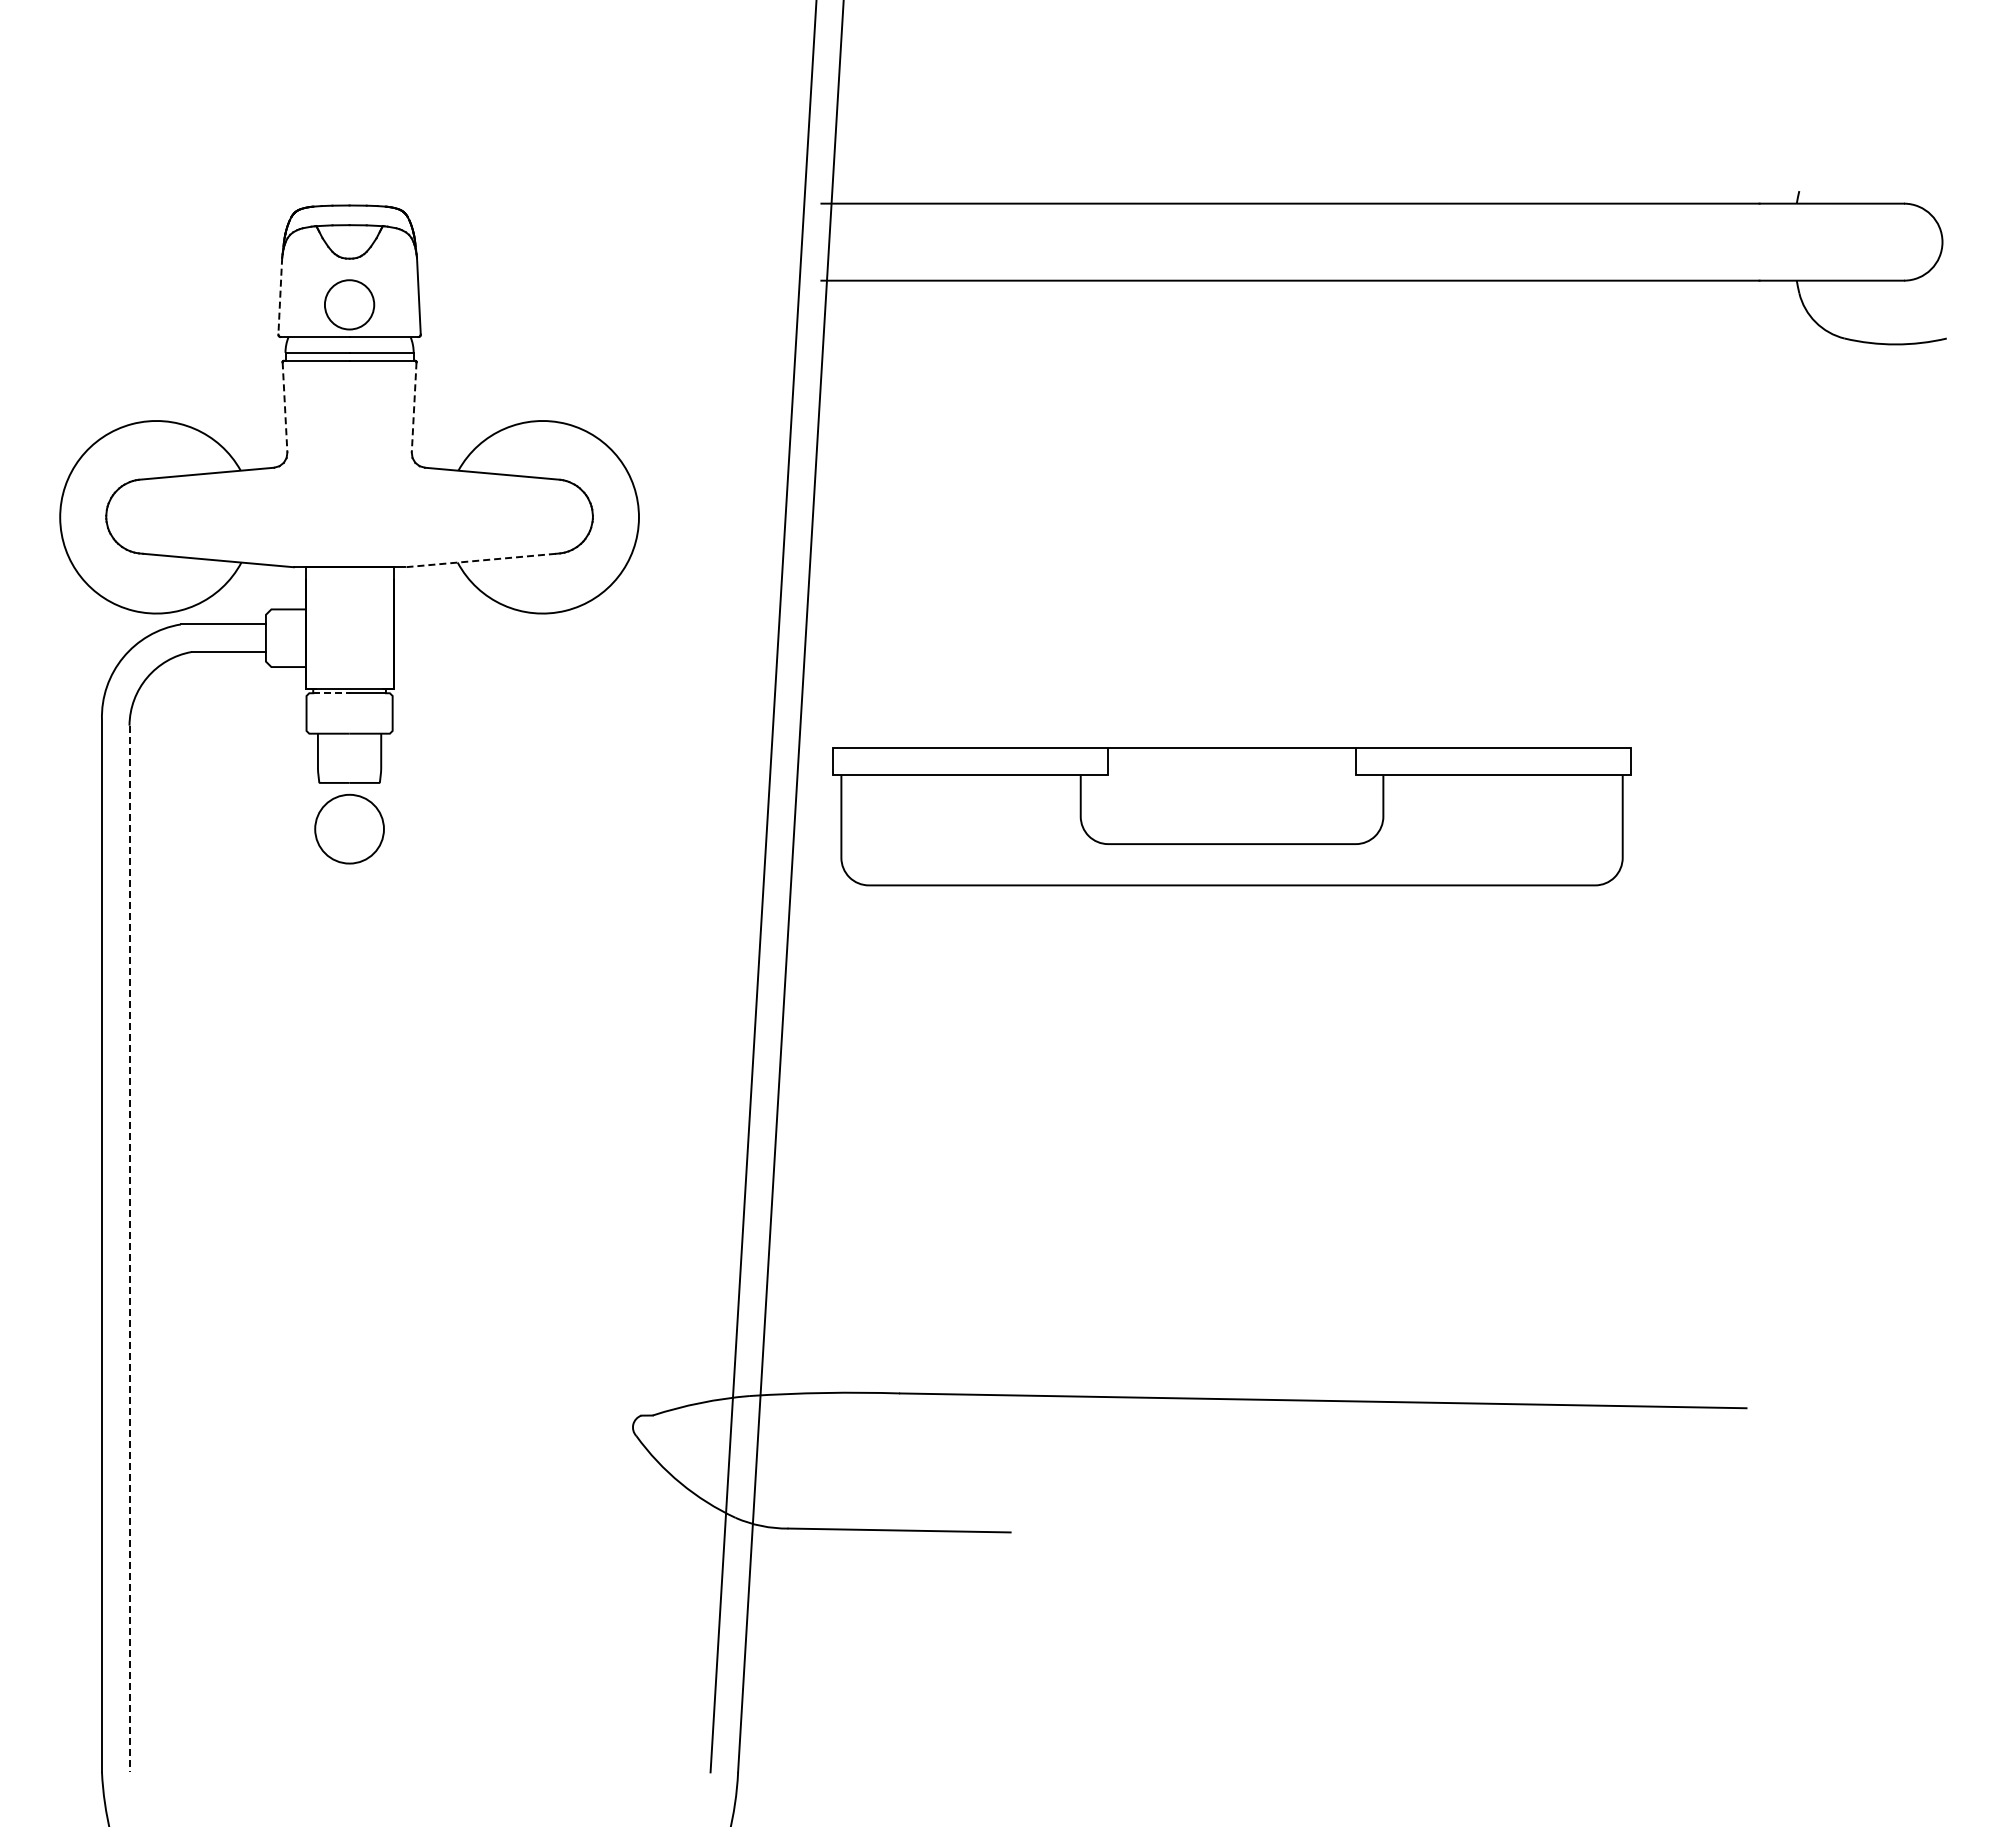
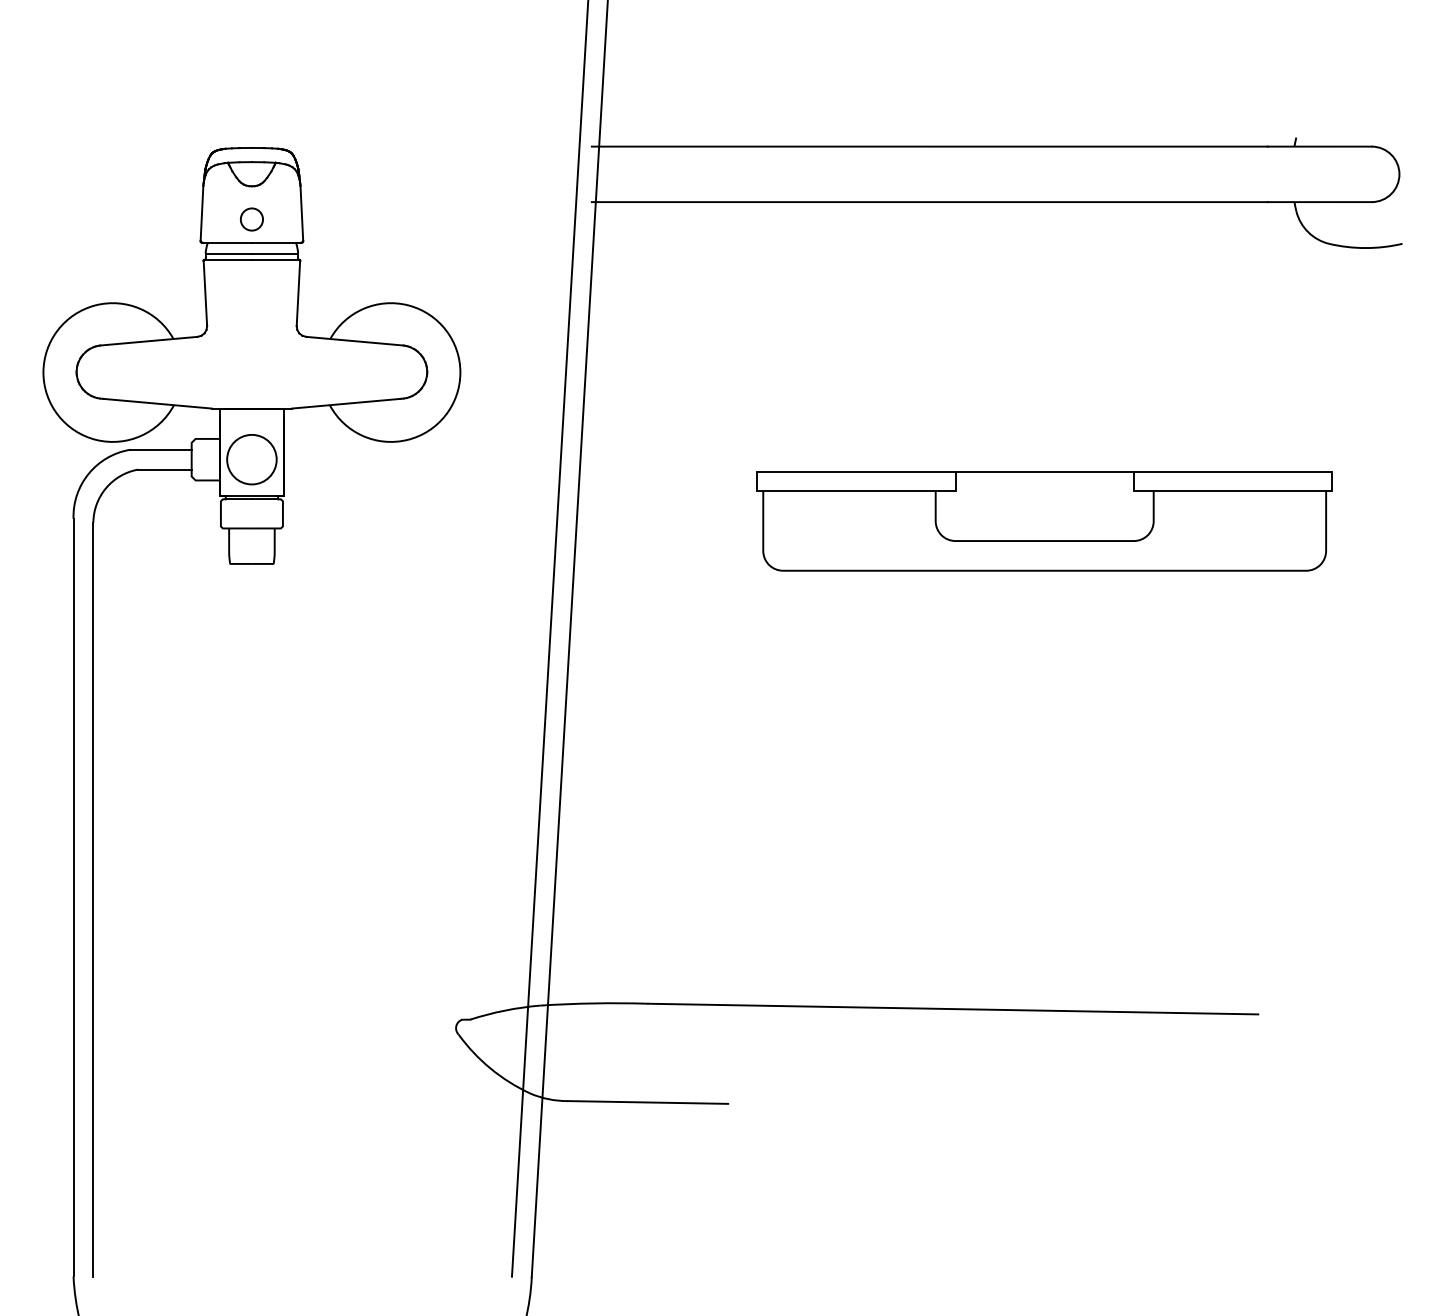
line: (280, 296) -> (202, 213), dashed -> solid
circle: (349, 304) -> (251, 219), size x0.62
line: (285, 407) -> (205, 293), dashed -> solid
line: (414, 407) -> (298, 293), dashed -> solid
line: (480, 560) -> (346, 403), dashed -> solid
line: (331, 693) -> (238, 499), dashed -> solid
part: (1231, 816) -> (1044, 521), moved
circle: (349, 828) -> (251, 459), moved
line: (129, 1249) -> (93, 900), dashed -> solid

